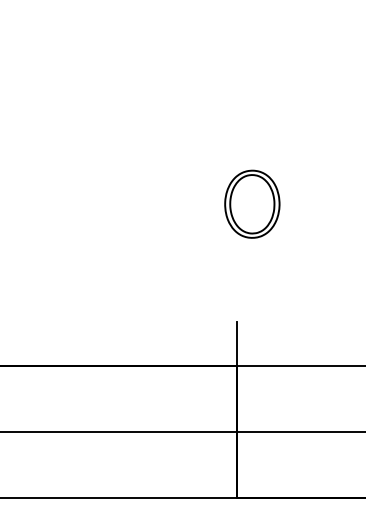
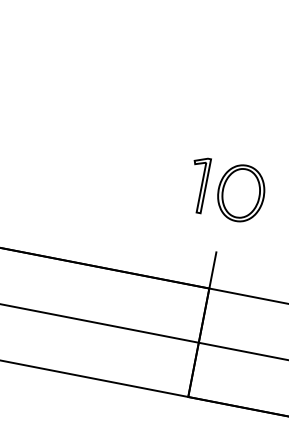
part: (252, 203) -> (241, 192), moved
part: (199, 246) -> (197, 184), added

